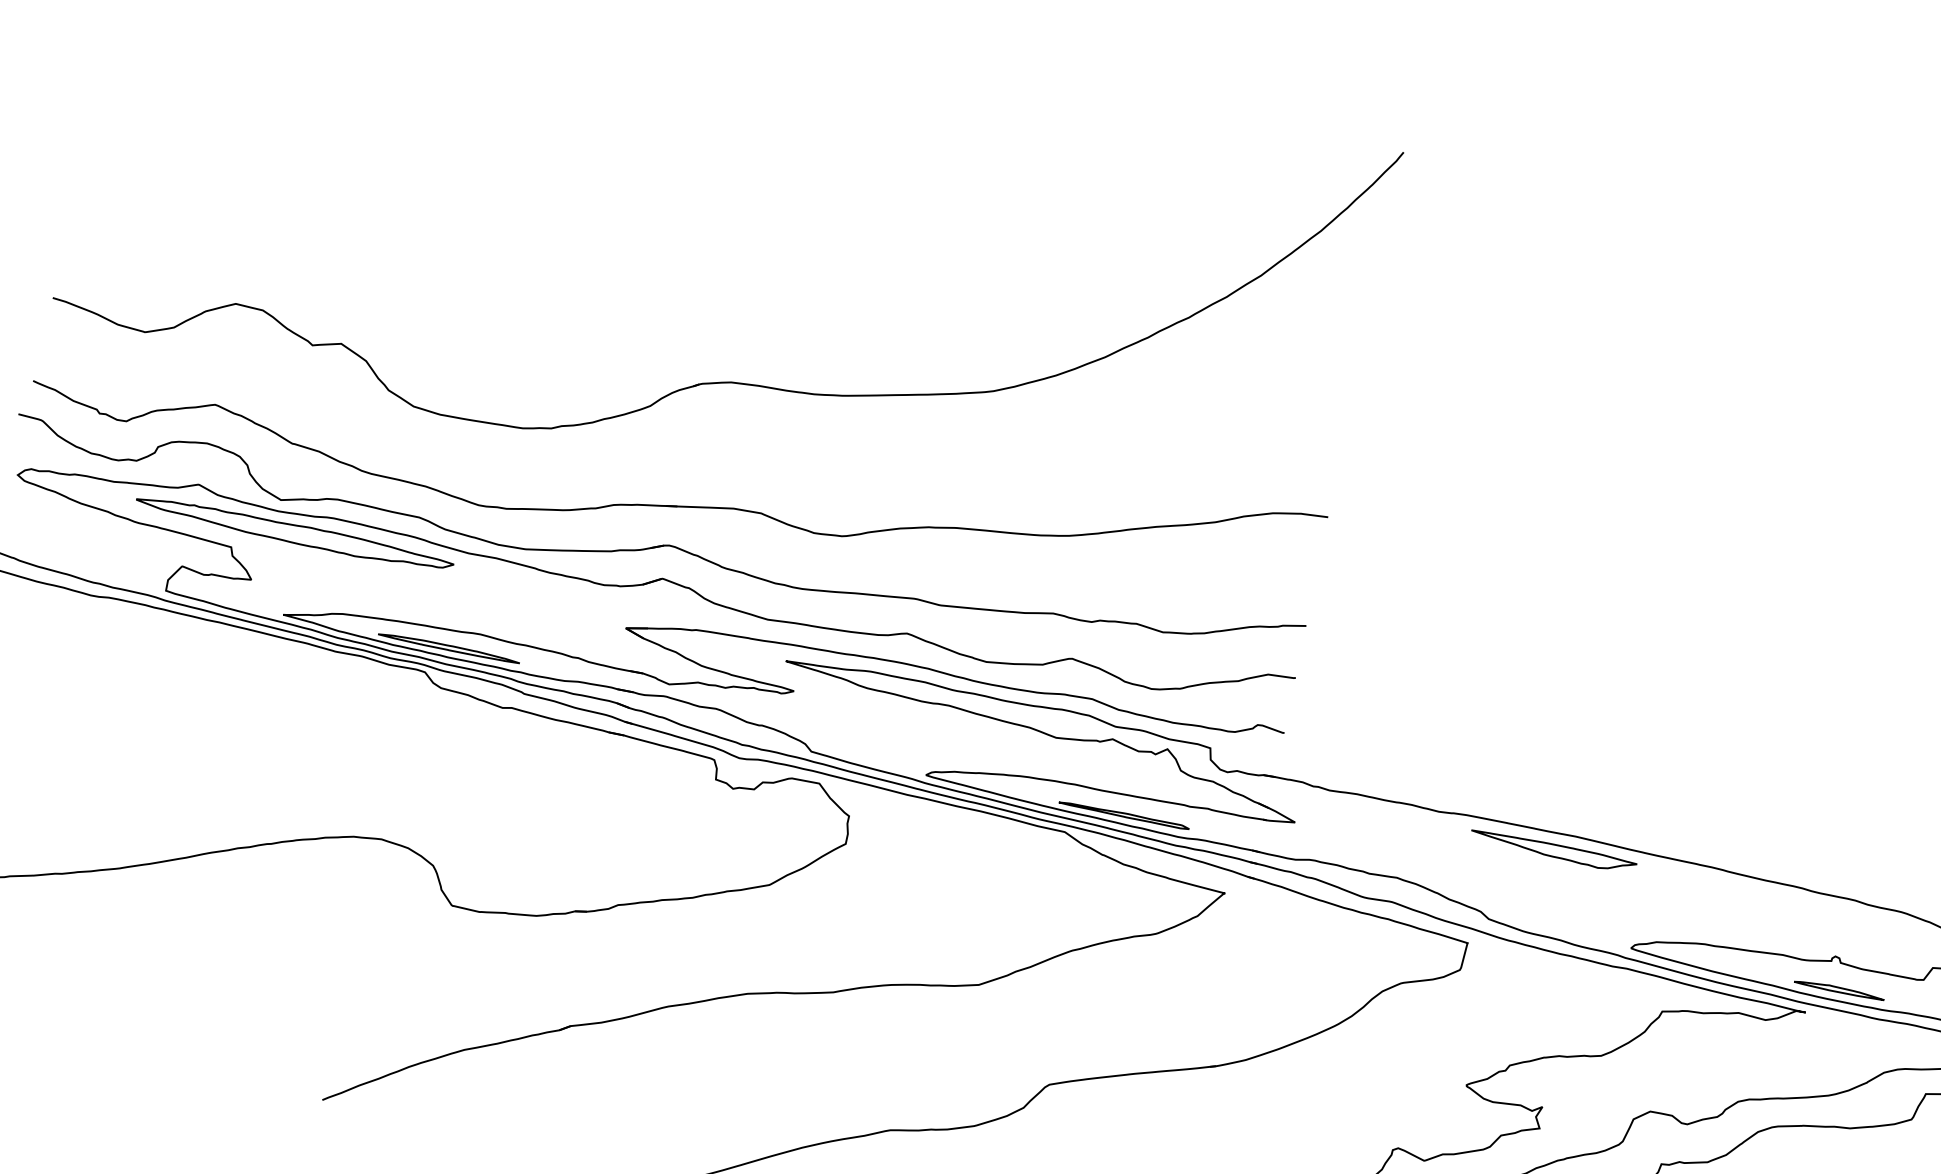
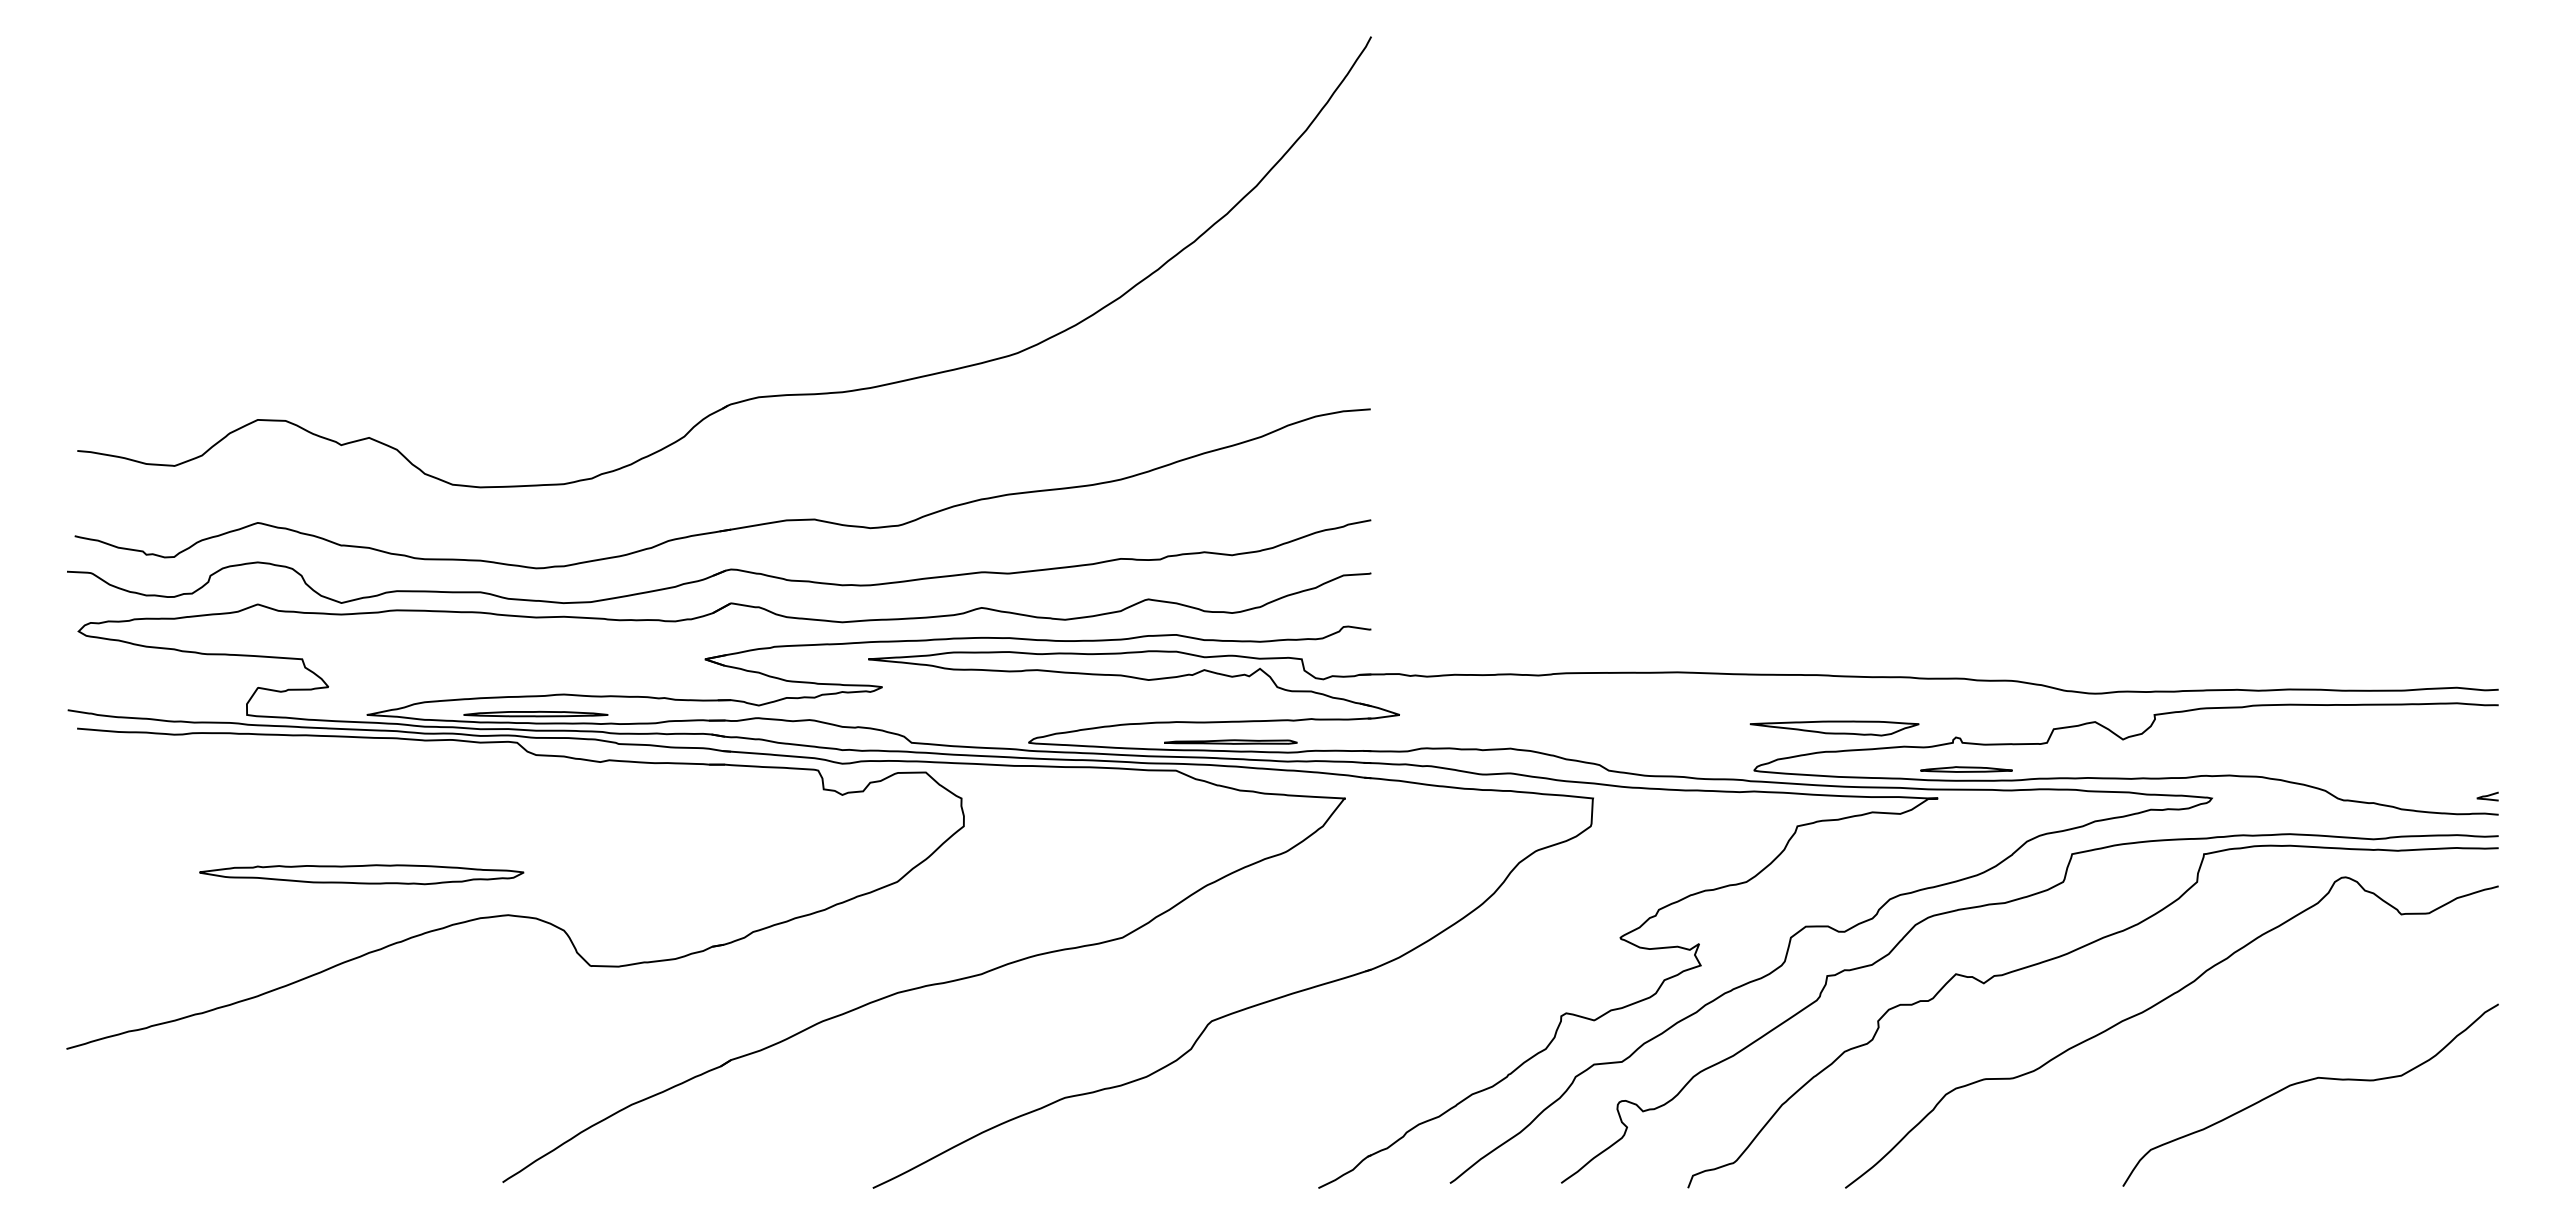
part: (294, 533) -> (361, 874), moved
part: (1553, 851) -> (1834, 728), moved

